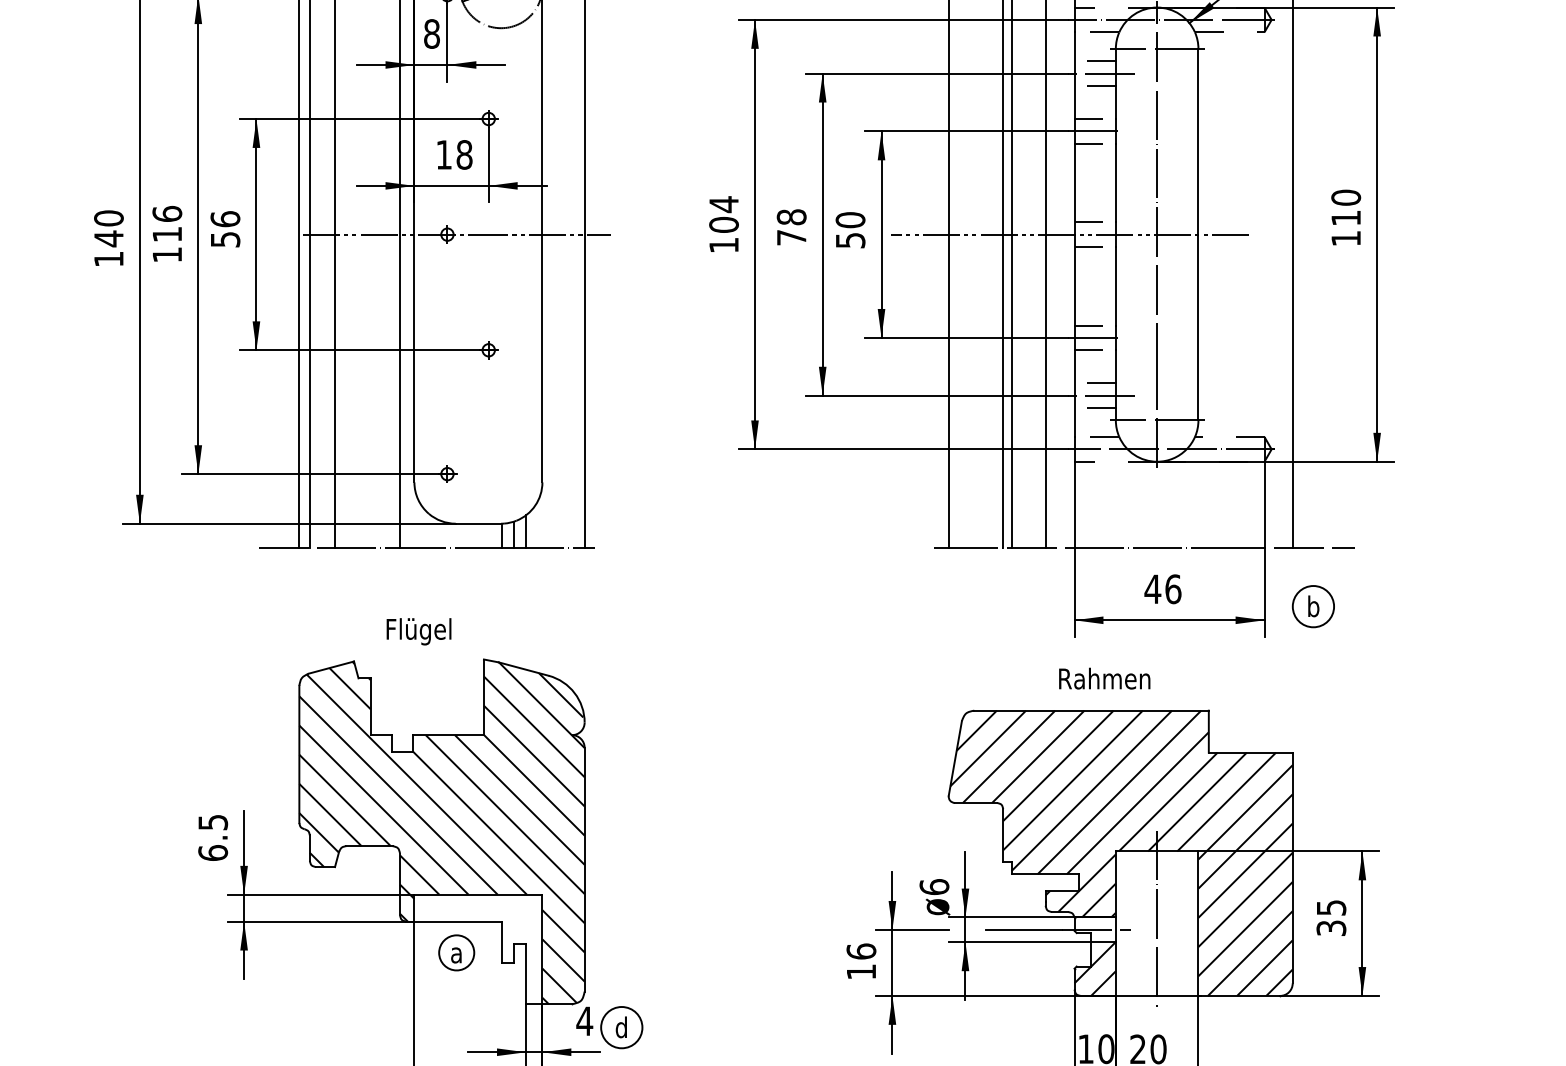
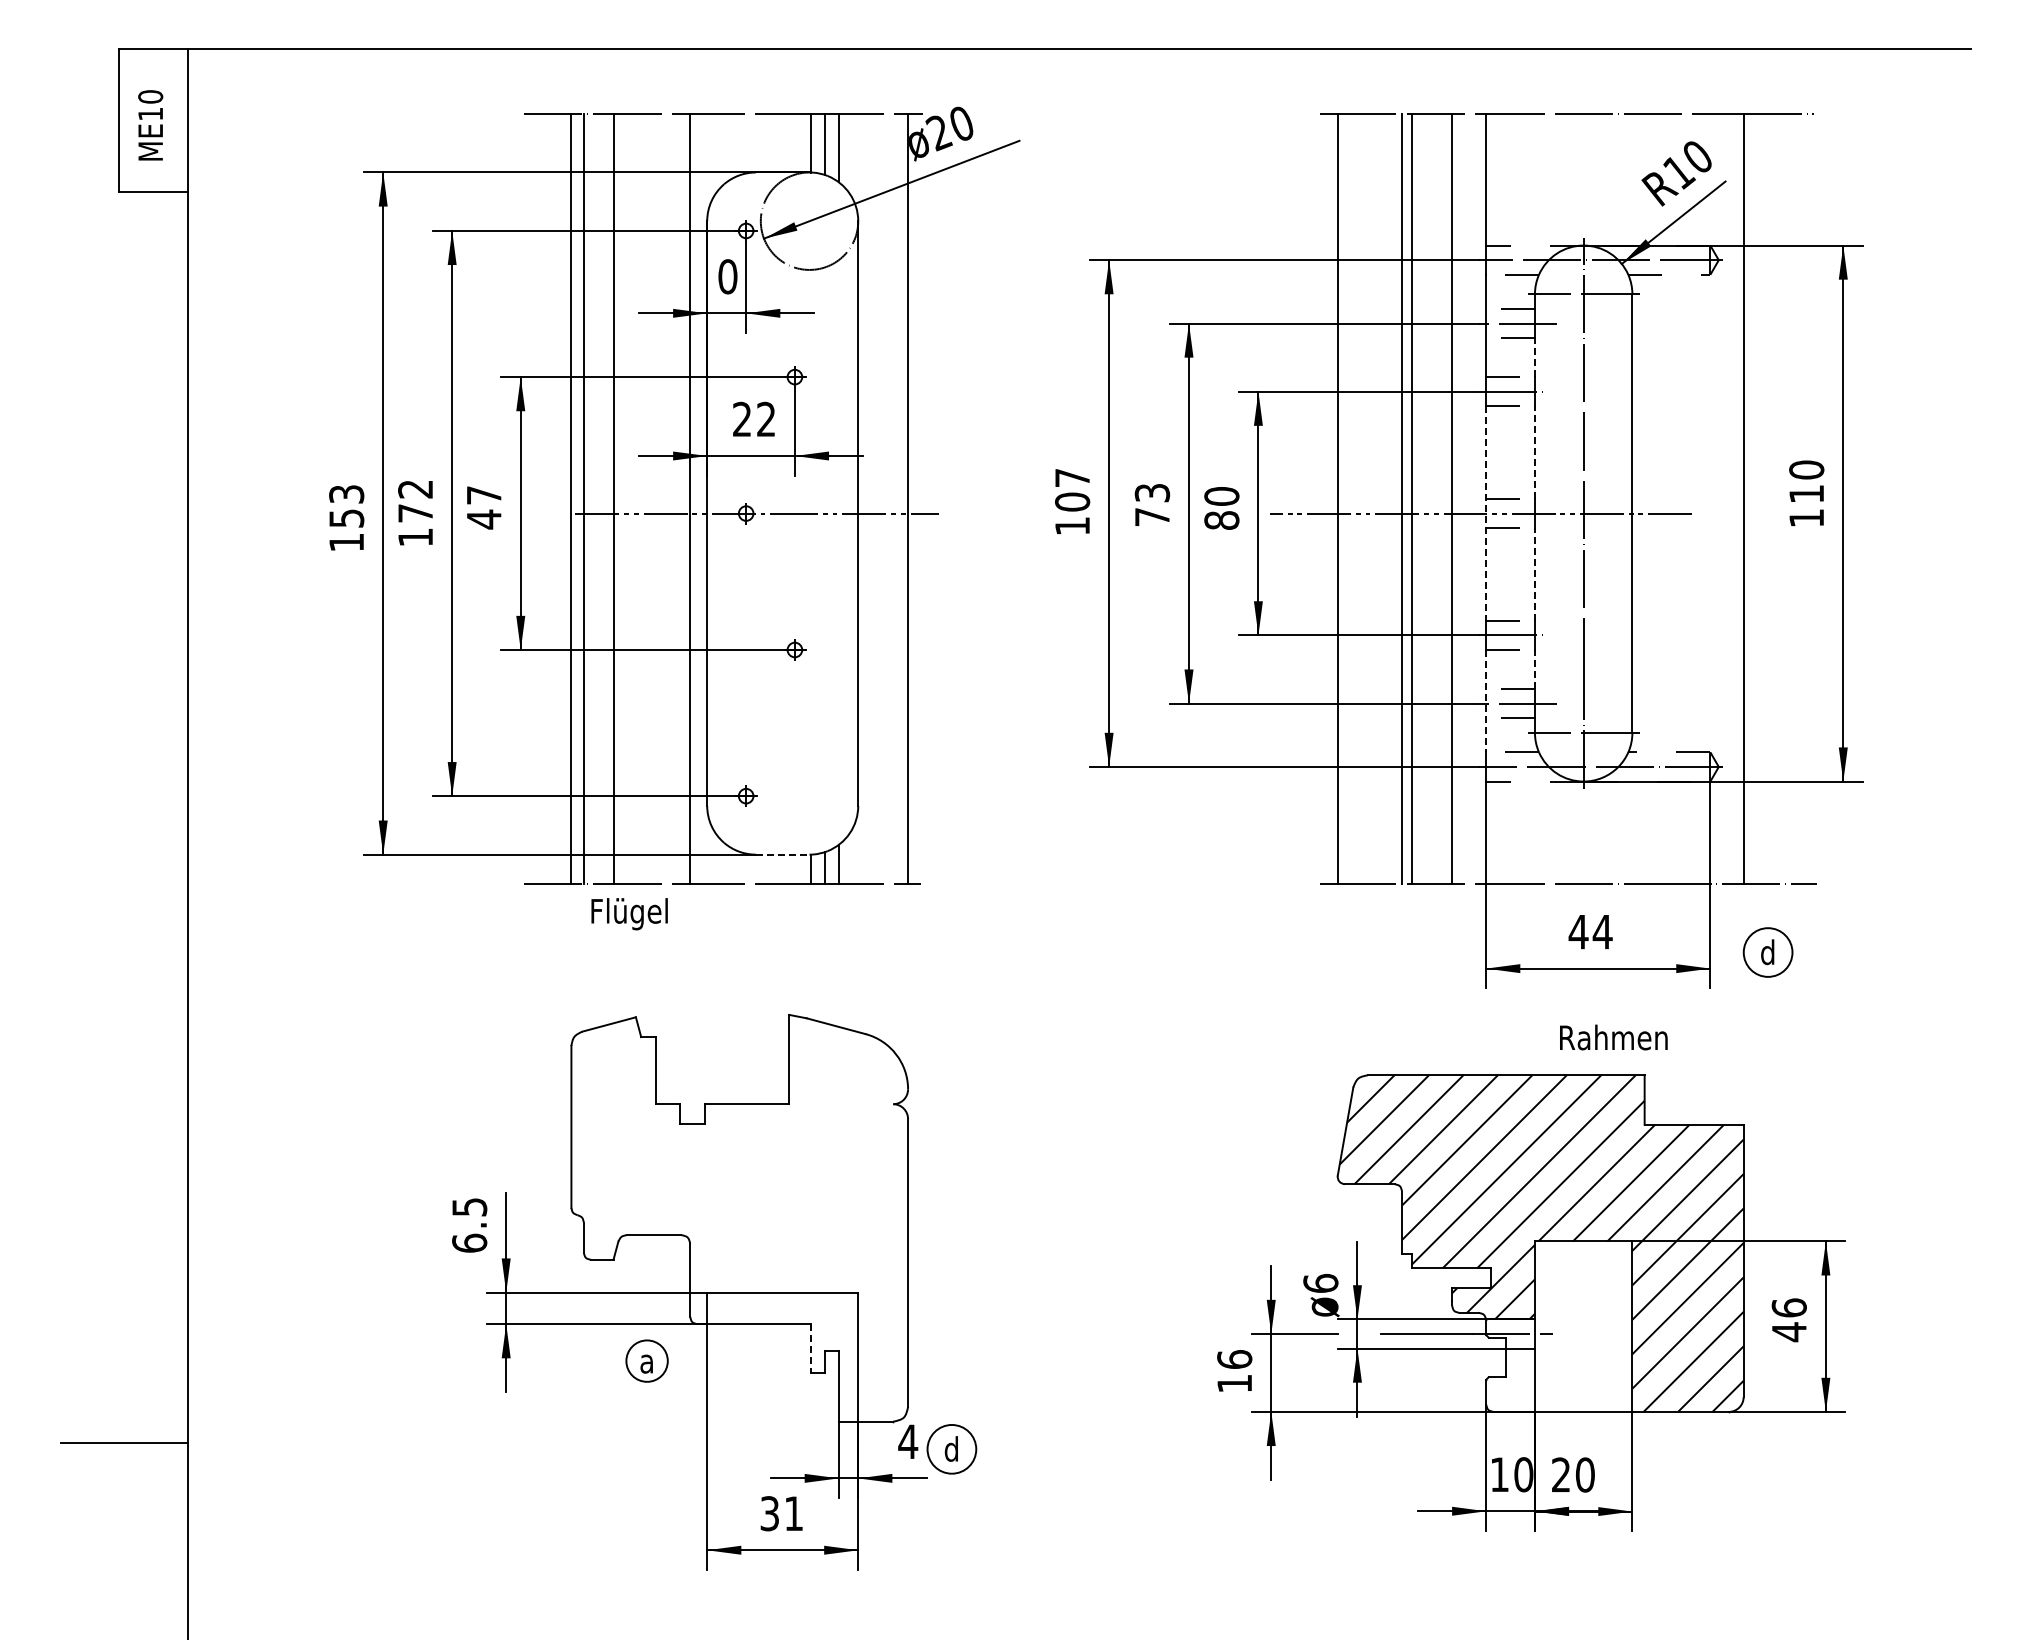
text: (431, 33) -> (727, 276), 8 -> 0
line: (1115, 102) -> (1534, 357), solid -> dashed
text: (454, 154) -> (754, 419), 18 -> 22
line: (1115, 182) -> (1534, 452), solid -> dashed
text: (723, 204) -> (1072, 478), 104 -> 107
text: (791, 216) -> (1152, 492), 78 -> 73
text: (167, 223) -> (415, 500), 116 -> 172
text: (108, 228) -> (346, 506), 140 -> 153
text: (224, 229) -> (483, 507), 56 -> 47
line: (1074, 235) -> (1486, 514), solid -> dashed
text: (850, 240) -> (1221, 520), 50 -> 80
line: (1115, 285) -> (1534, 573), solid -> dashed
line: (1115, 366) -> (1534, 669), solid -> dashed
line: (1074, 393) -> (1486, 701), solid -> dashed
line: (478, 523) -> (782, 854), solid -> dashed
text: (1173, 588) -> (1602, 931), 46 -> 44
text: (1313, 606) -> (1768, 952), b -> d
text: (418, 632) -> (629, 914), moved
text: (1104, 678) -> (1613, 1037), moved
hatch: (441, 832) -> (739, 1219), removed
line: (1156, 918) -> (1583, 1320), removed
text: (1330, 918) -> (1788, 1320), 35 -> 46
line: (501, 943) -> (810, 1349), solid -> dashed
part: (456, 952) -> (646, 1360), moved
hatch: (1095, 968) -> (1510, 1379), removed

